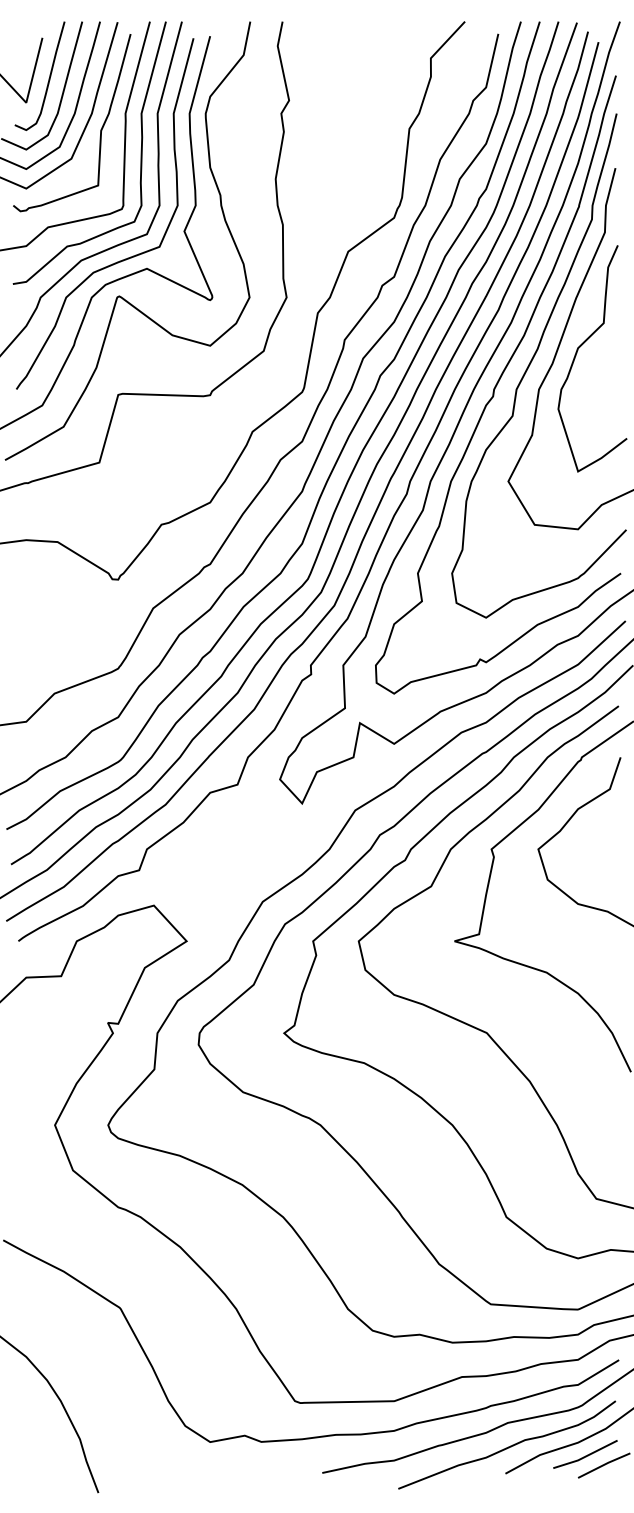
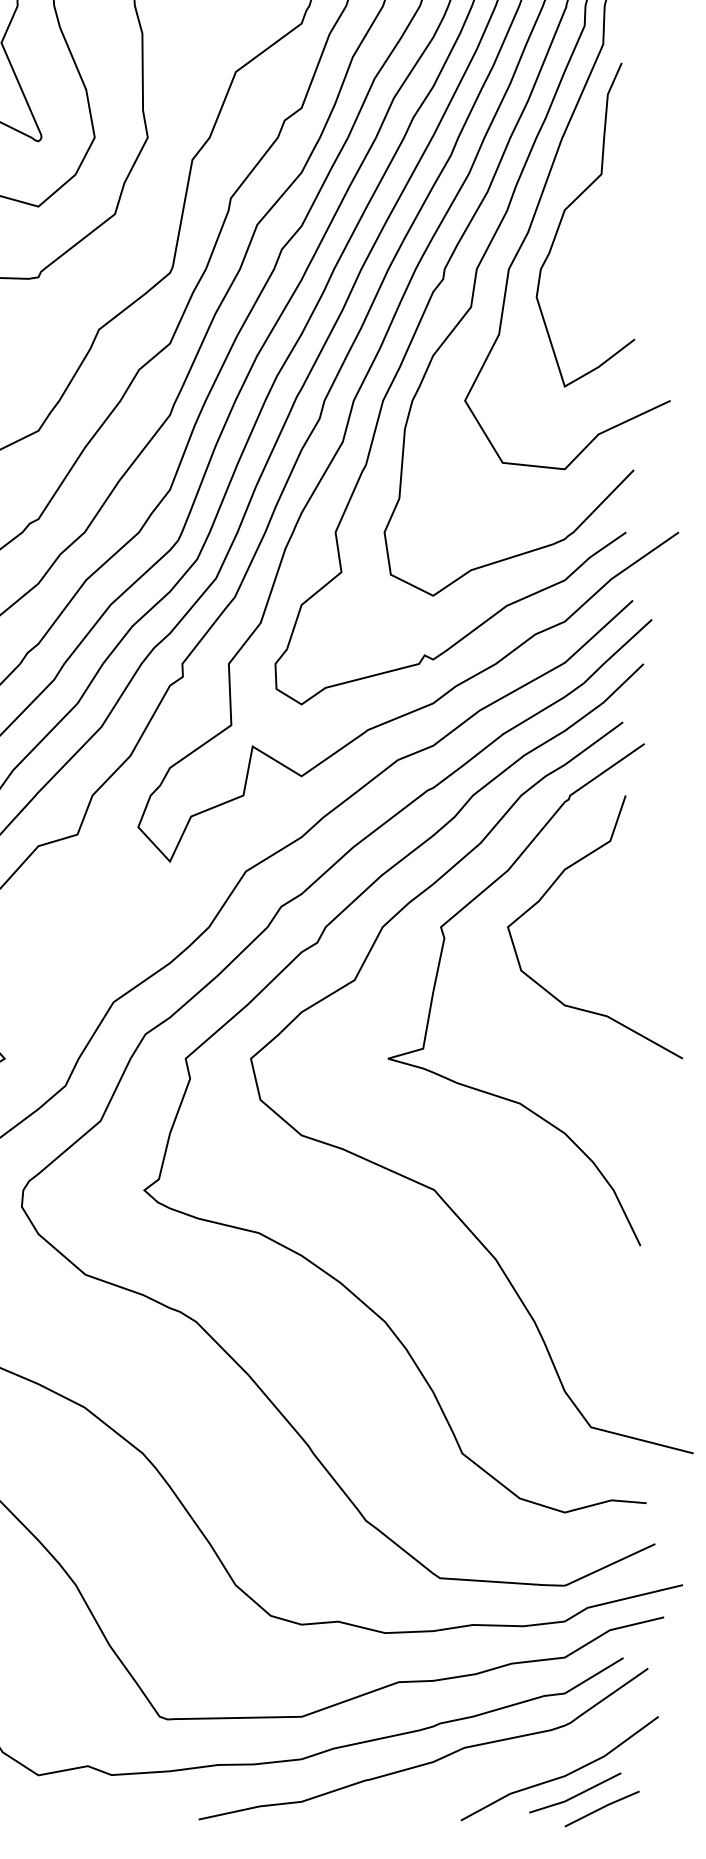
curve: (508, 1446) -> (465, 1781), removed

